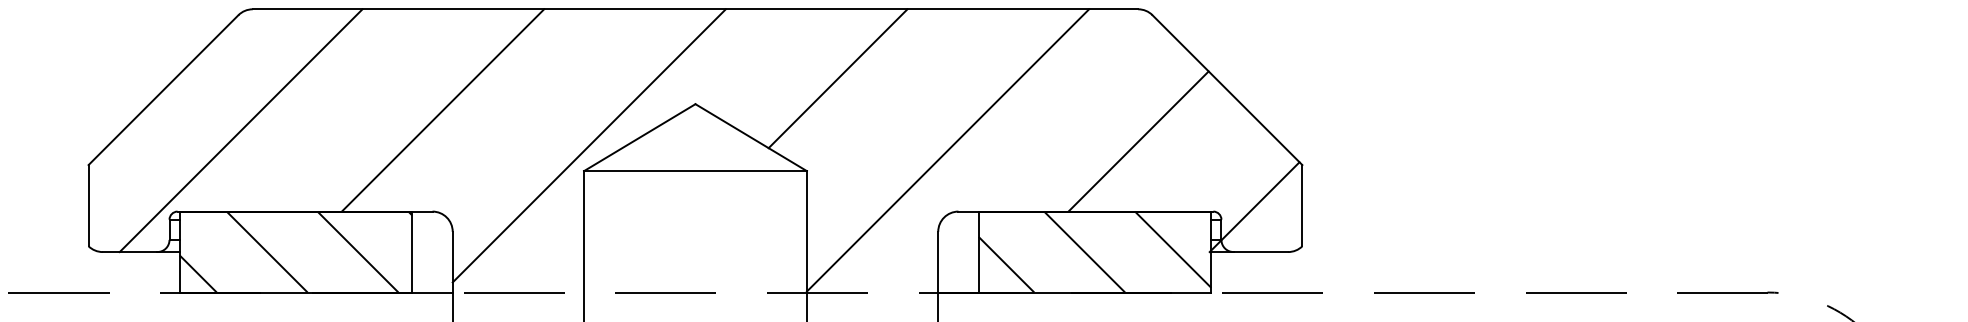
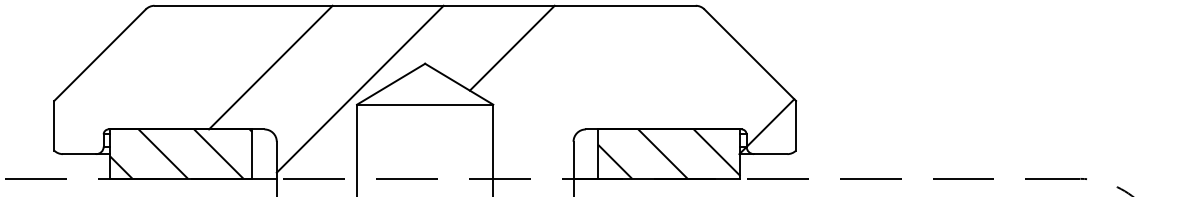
line: (241, 129) -> (147, 79), removed
line: (1137, 141) -> (695, 86), removed
line: (948, 149) -> (579, 91), removed

